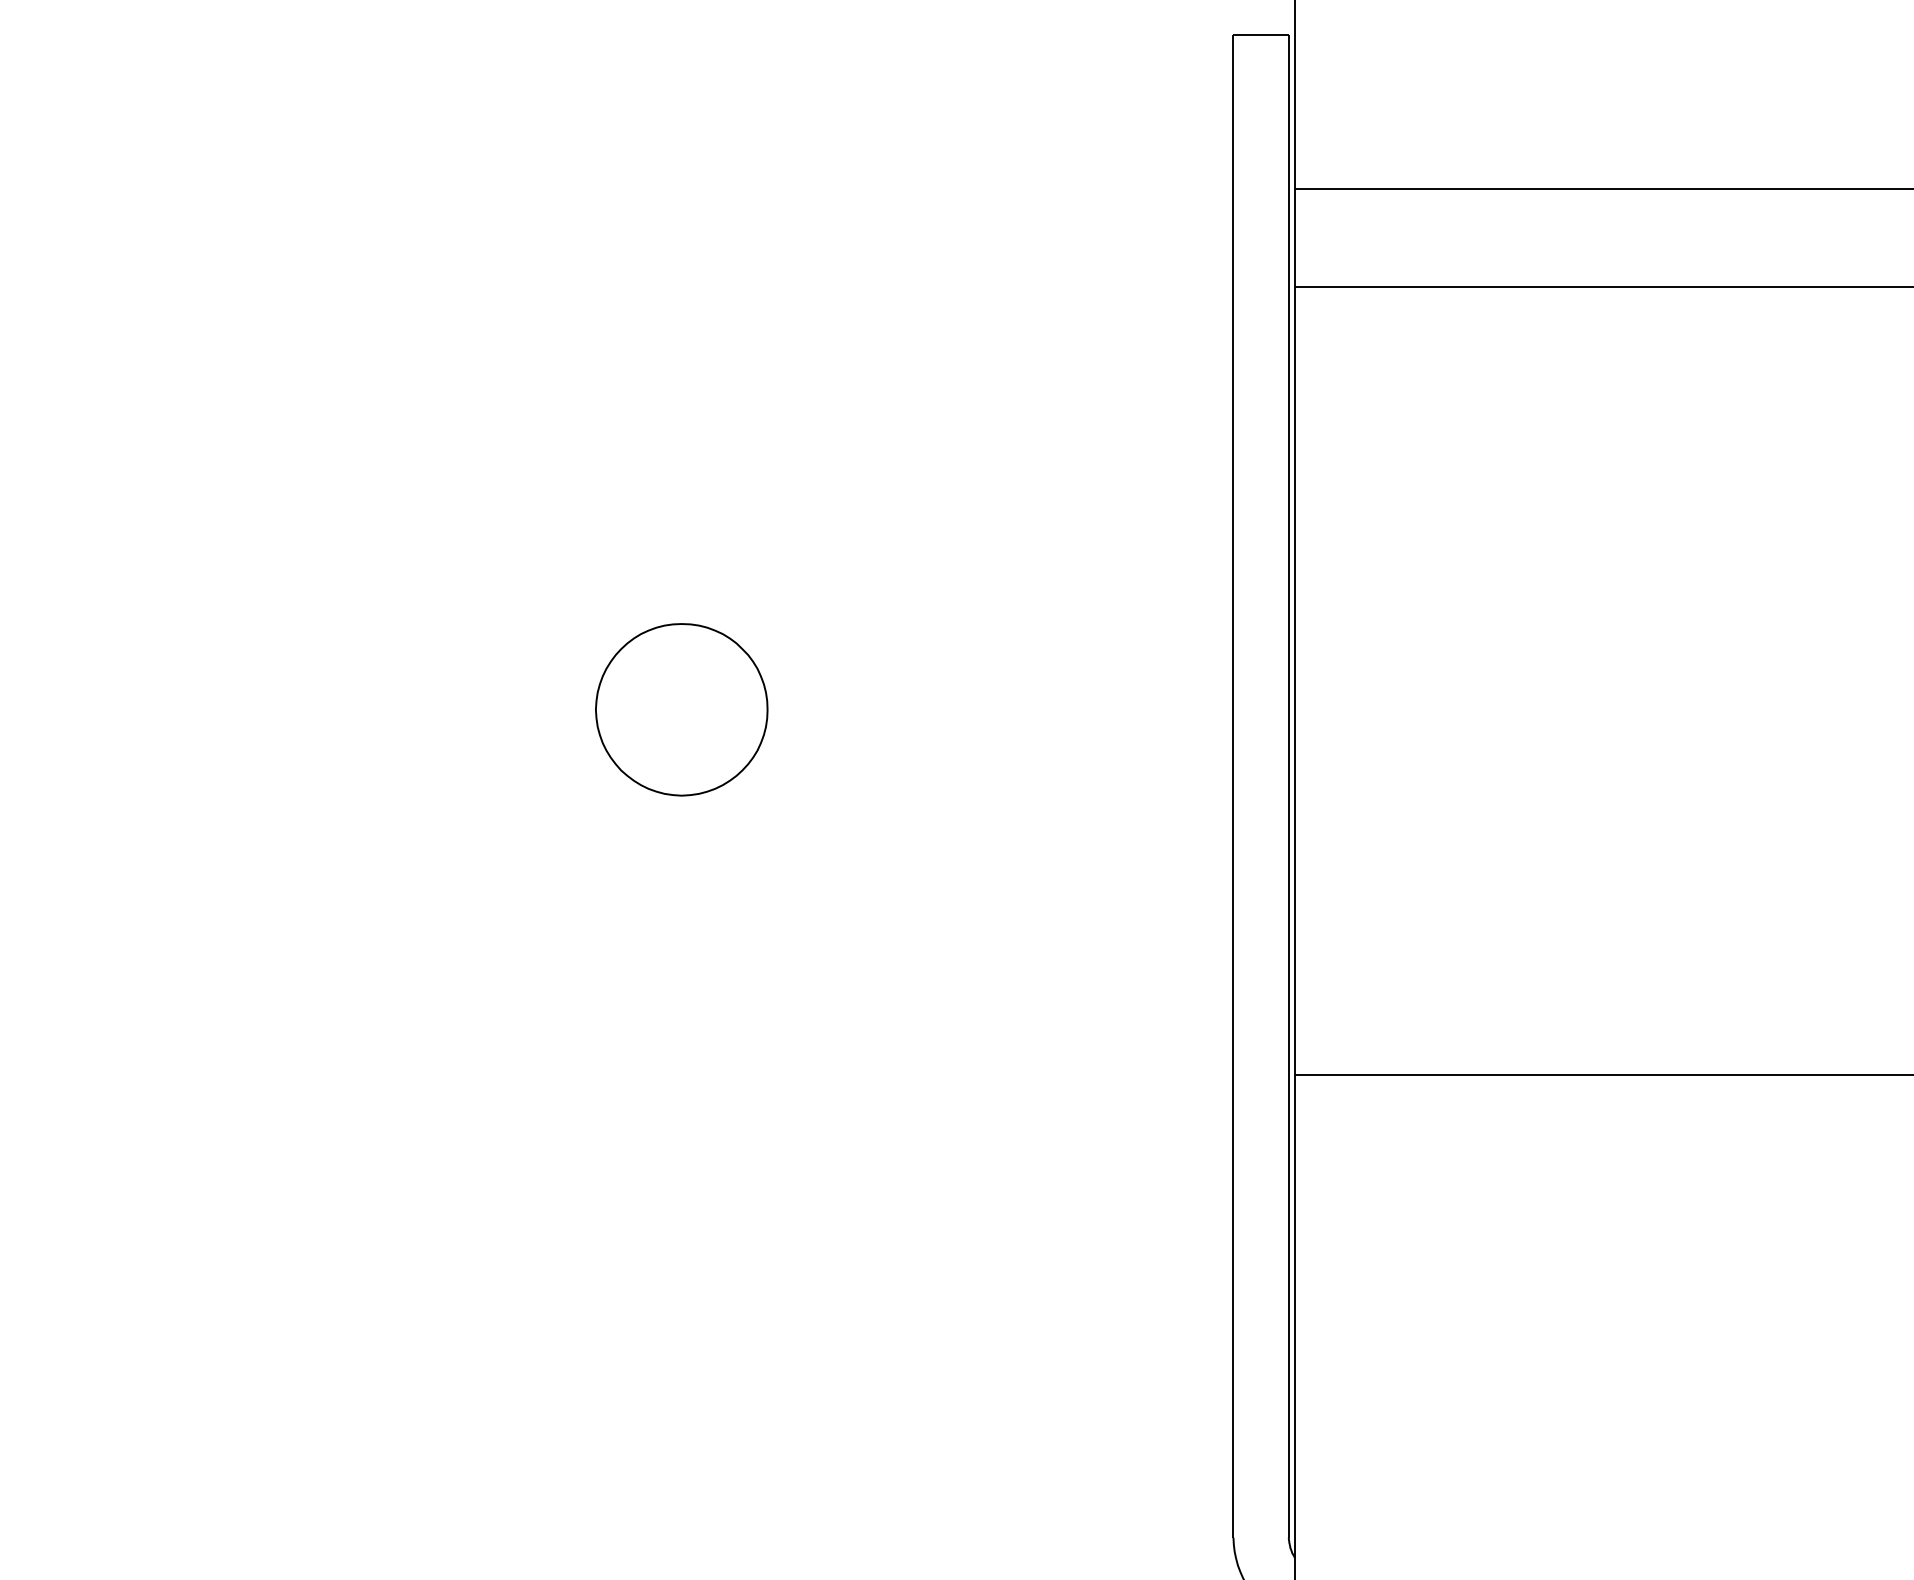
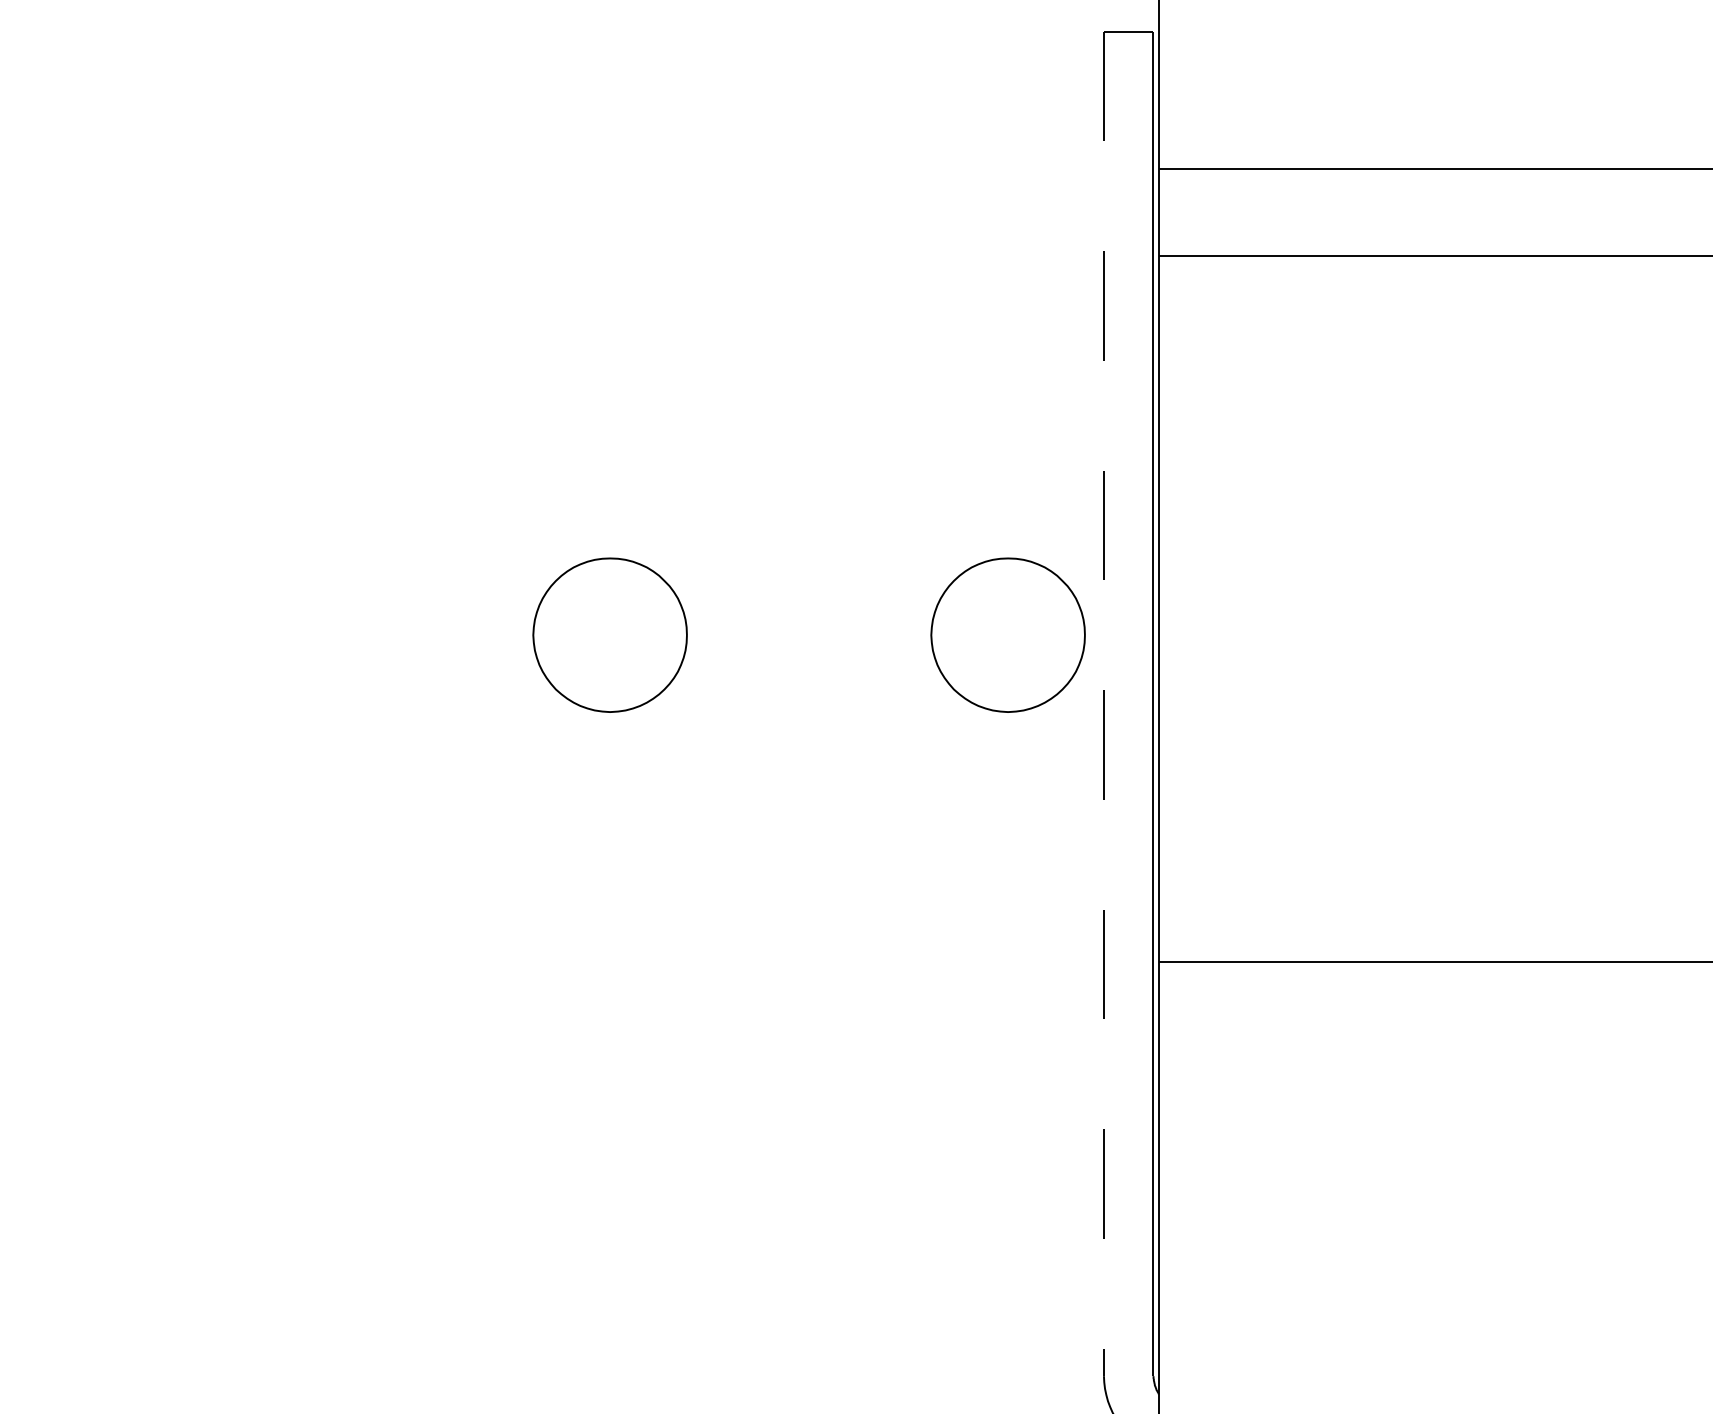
part: (1125, 708) -> (1007, 634), added
line: (1232, 787) -> (1103, 704), solid -> dashed

